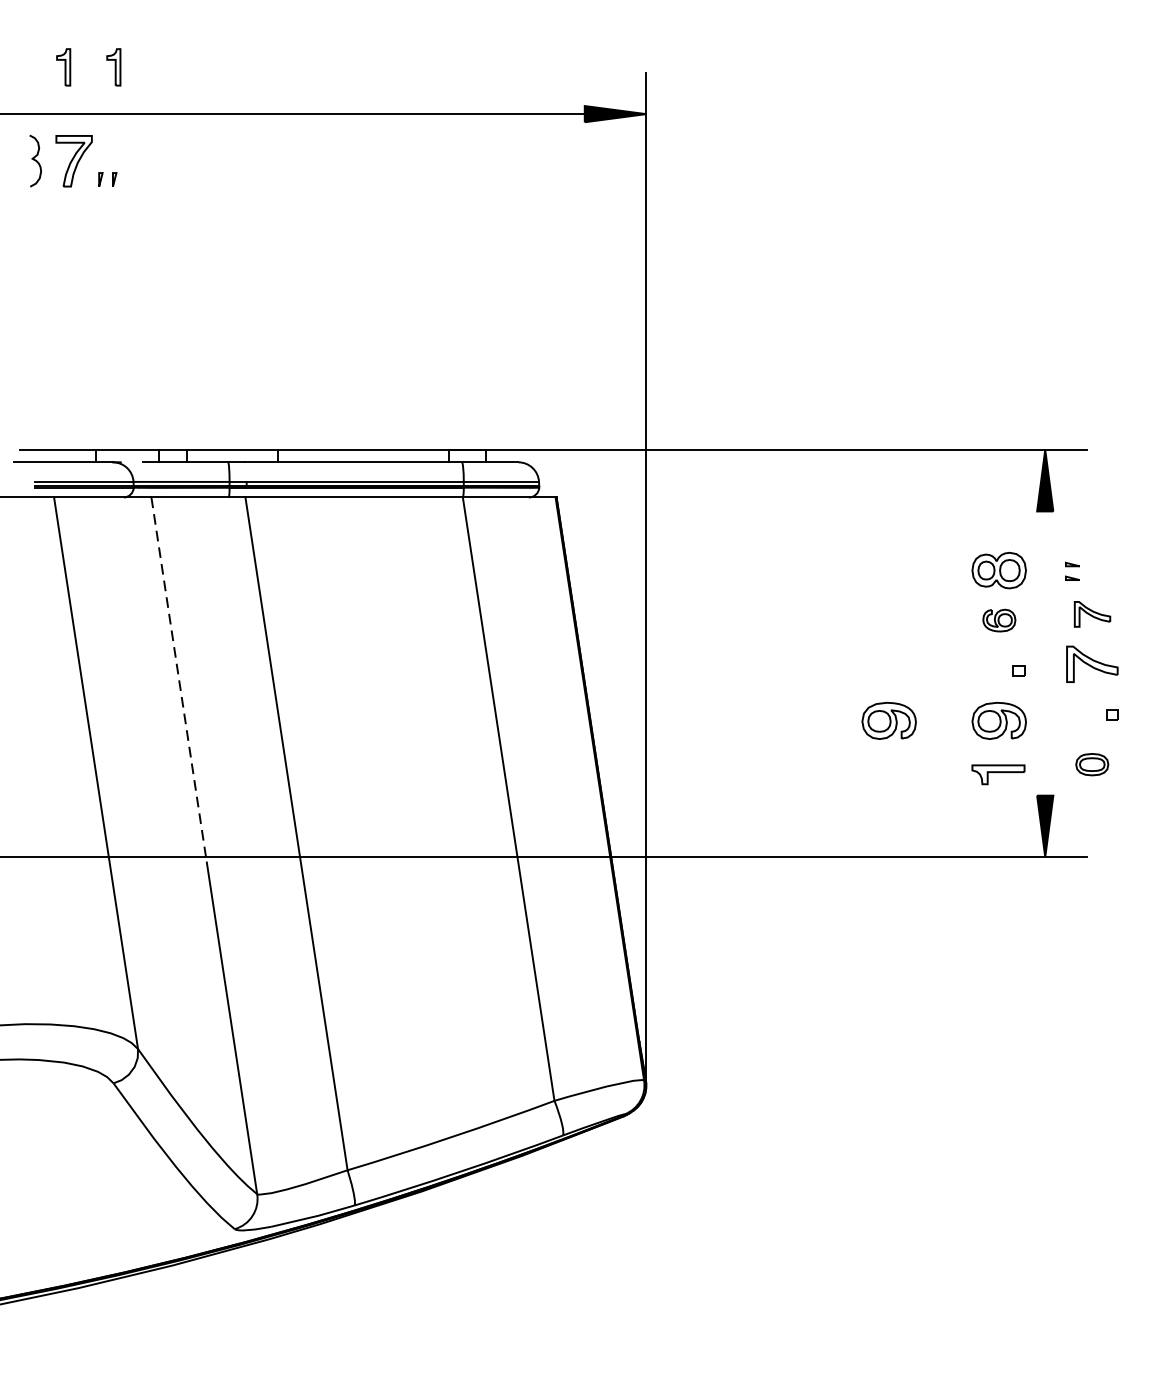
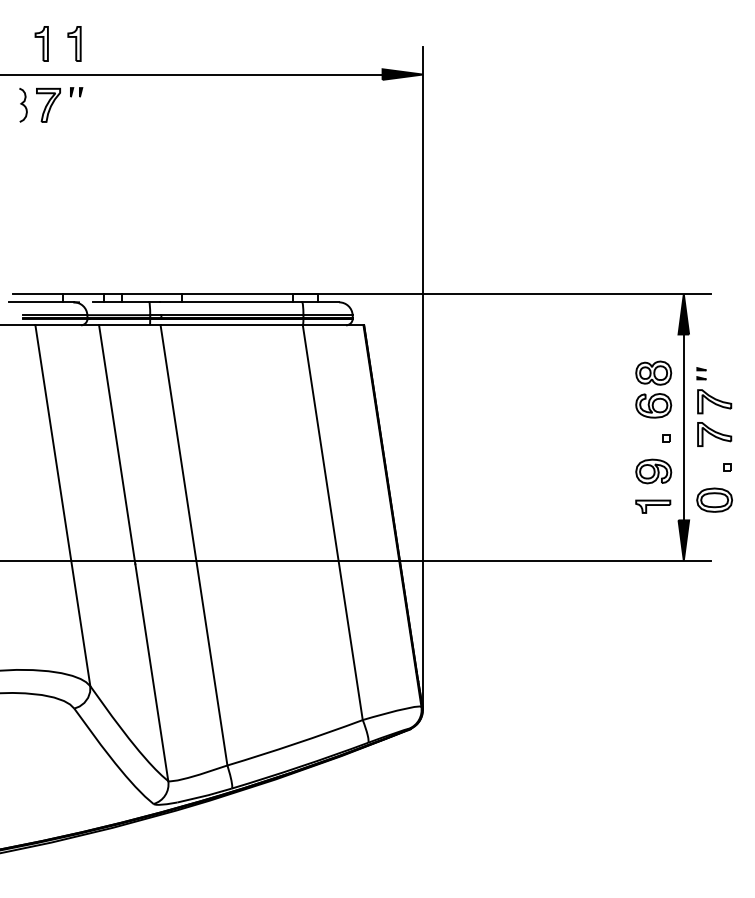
part: (63, 66) -> (41, 43), size x1.43
part: (113, 66) -> (74, 43), size x1.43
part: (107, 179) -> (76, 92), moved
part: (1092, 613) -> (714, 401), size x1.43
part: (998, 620) -> (653, 405), size x1.67
line: (1044, 653) -> (683, 427), added
line: (179, 679) -> (117, 444), dashed -> solid
part: (888, 720) -> (581, 471), removed
part: (1092, 763) -> (714, 499), size x1.67

